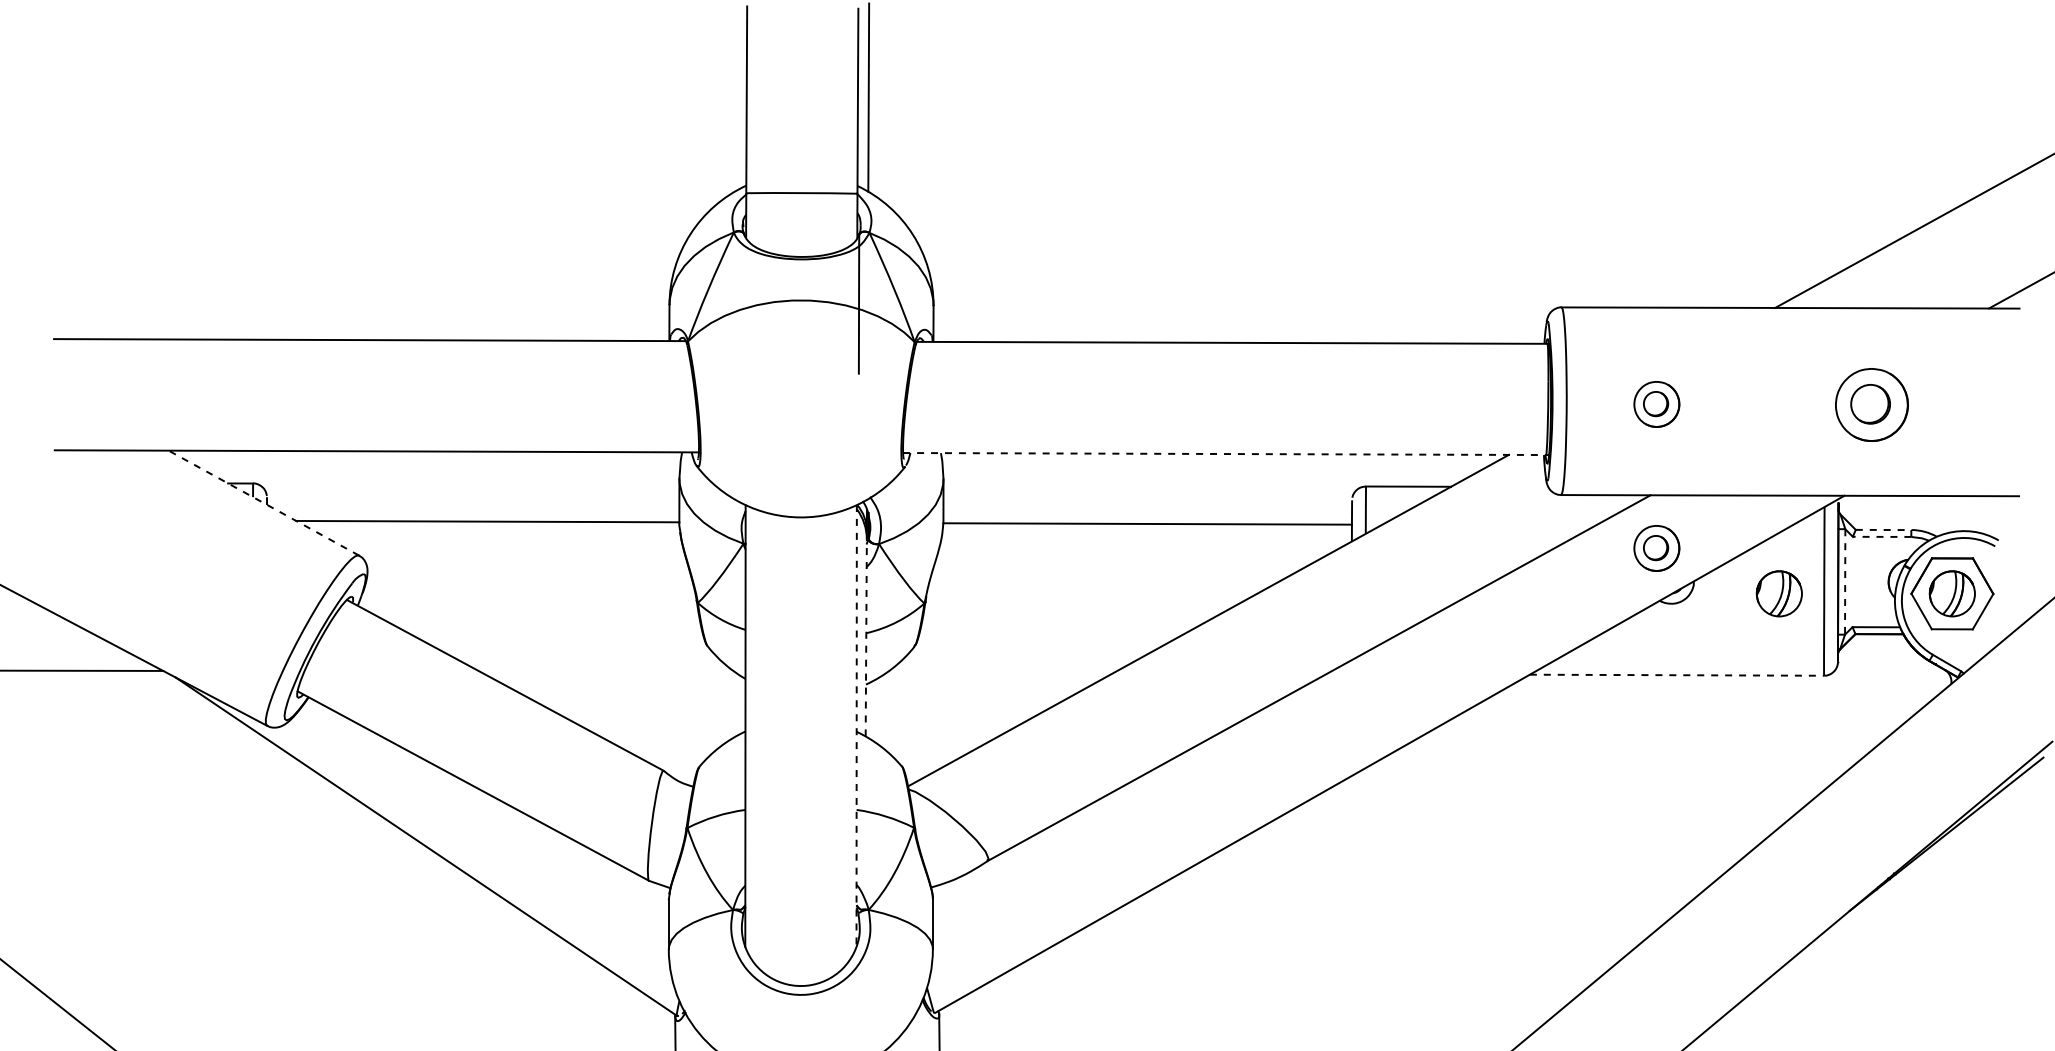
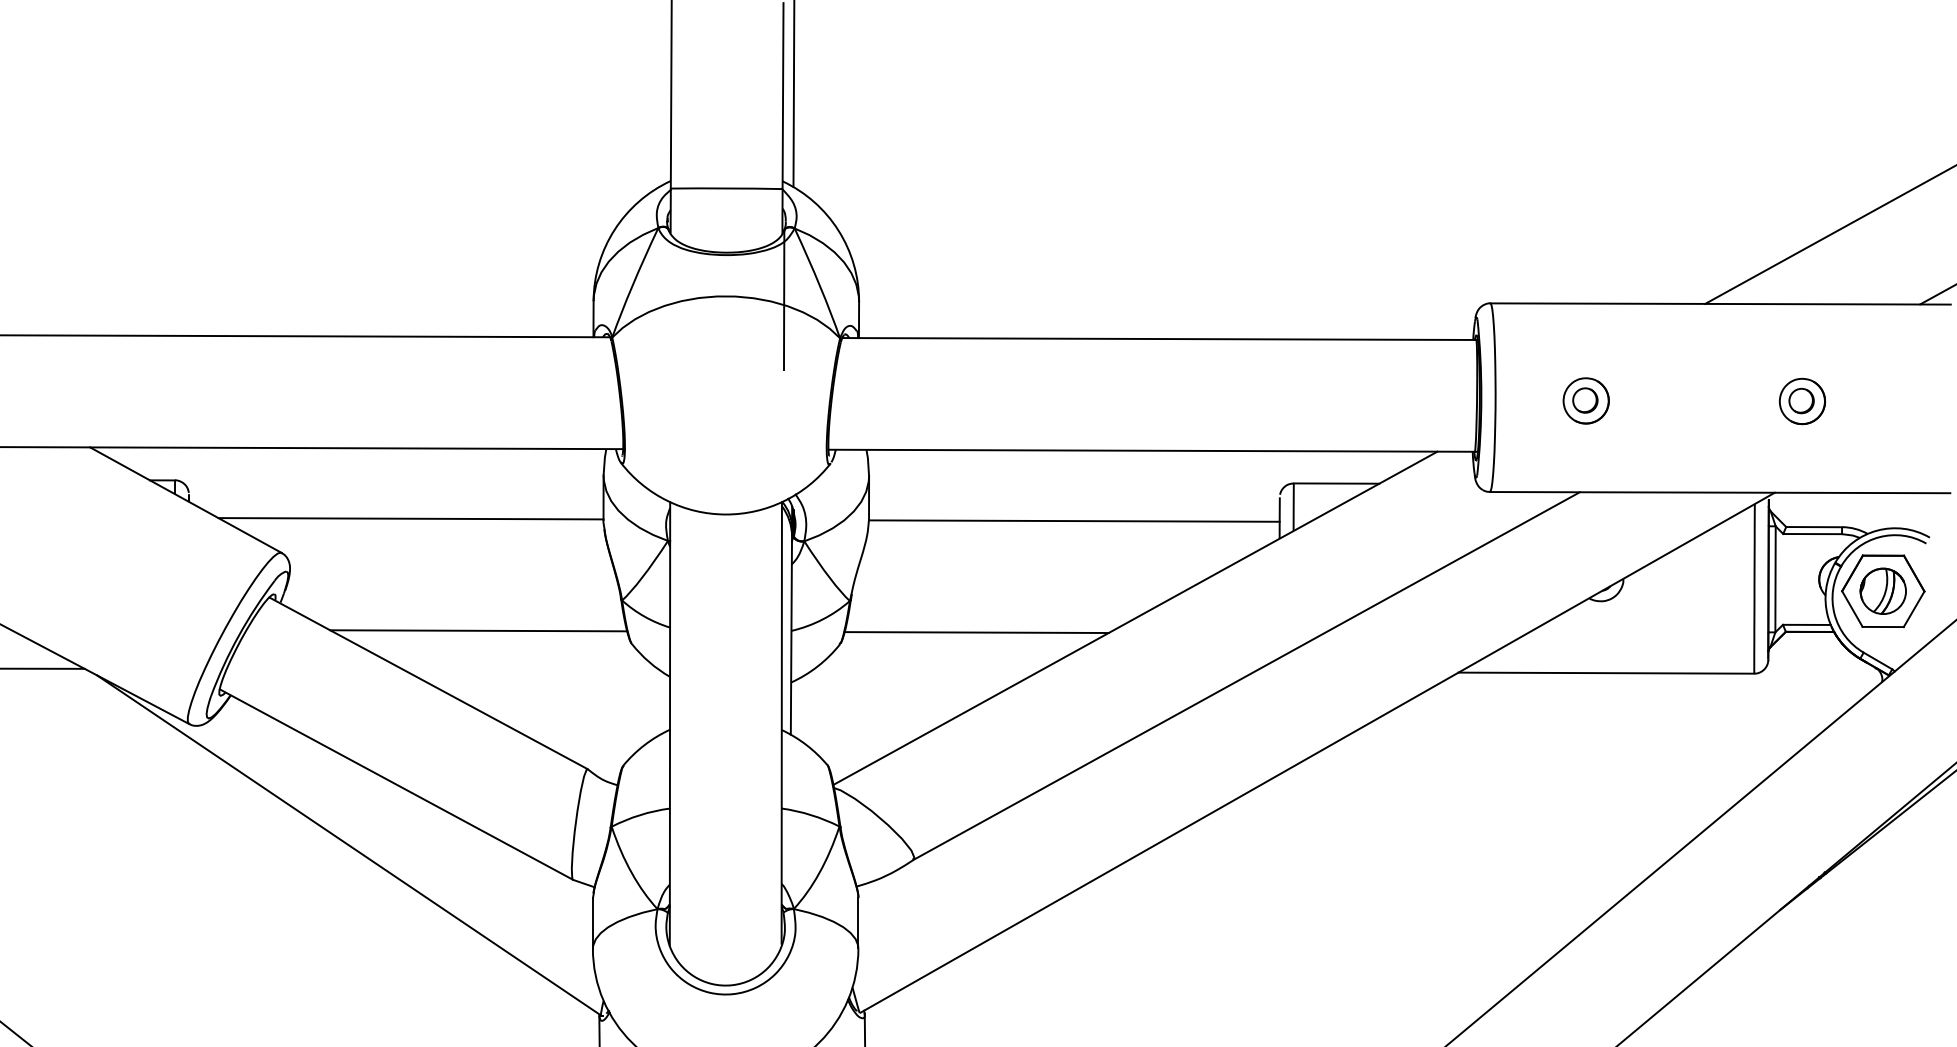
part: (1871, 404) -> (1801, 400), size x0.62
line: (1225, 454) -> (1152, 451), dashed -> solid
line: (263, 503) -> (185, 500), dashed -> solid
line: (1883, 529) -> (1814, 526), dashed -> solid
line: (1881, 536) -> (1812, 533), dashed -> solid
part: (1656, 548) -> (1585, 545), removed
line: (1845, 581) -> (1775, 578), dashed -> solid
part: (1778, 593) -> (1708, 590), removed
line: (554, 632) -> (478, 630), added
line: (1050, 634) -> (976, 632), added
line: (866, 637) -> (791, 635), dashed -> solid
line: (1677, 675) -> (1606, 673), dashed -> solid
line: (856, 724) -> (781, 722), dashed -> solid

